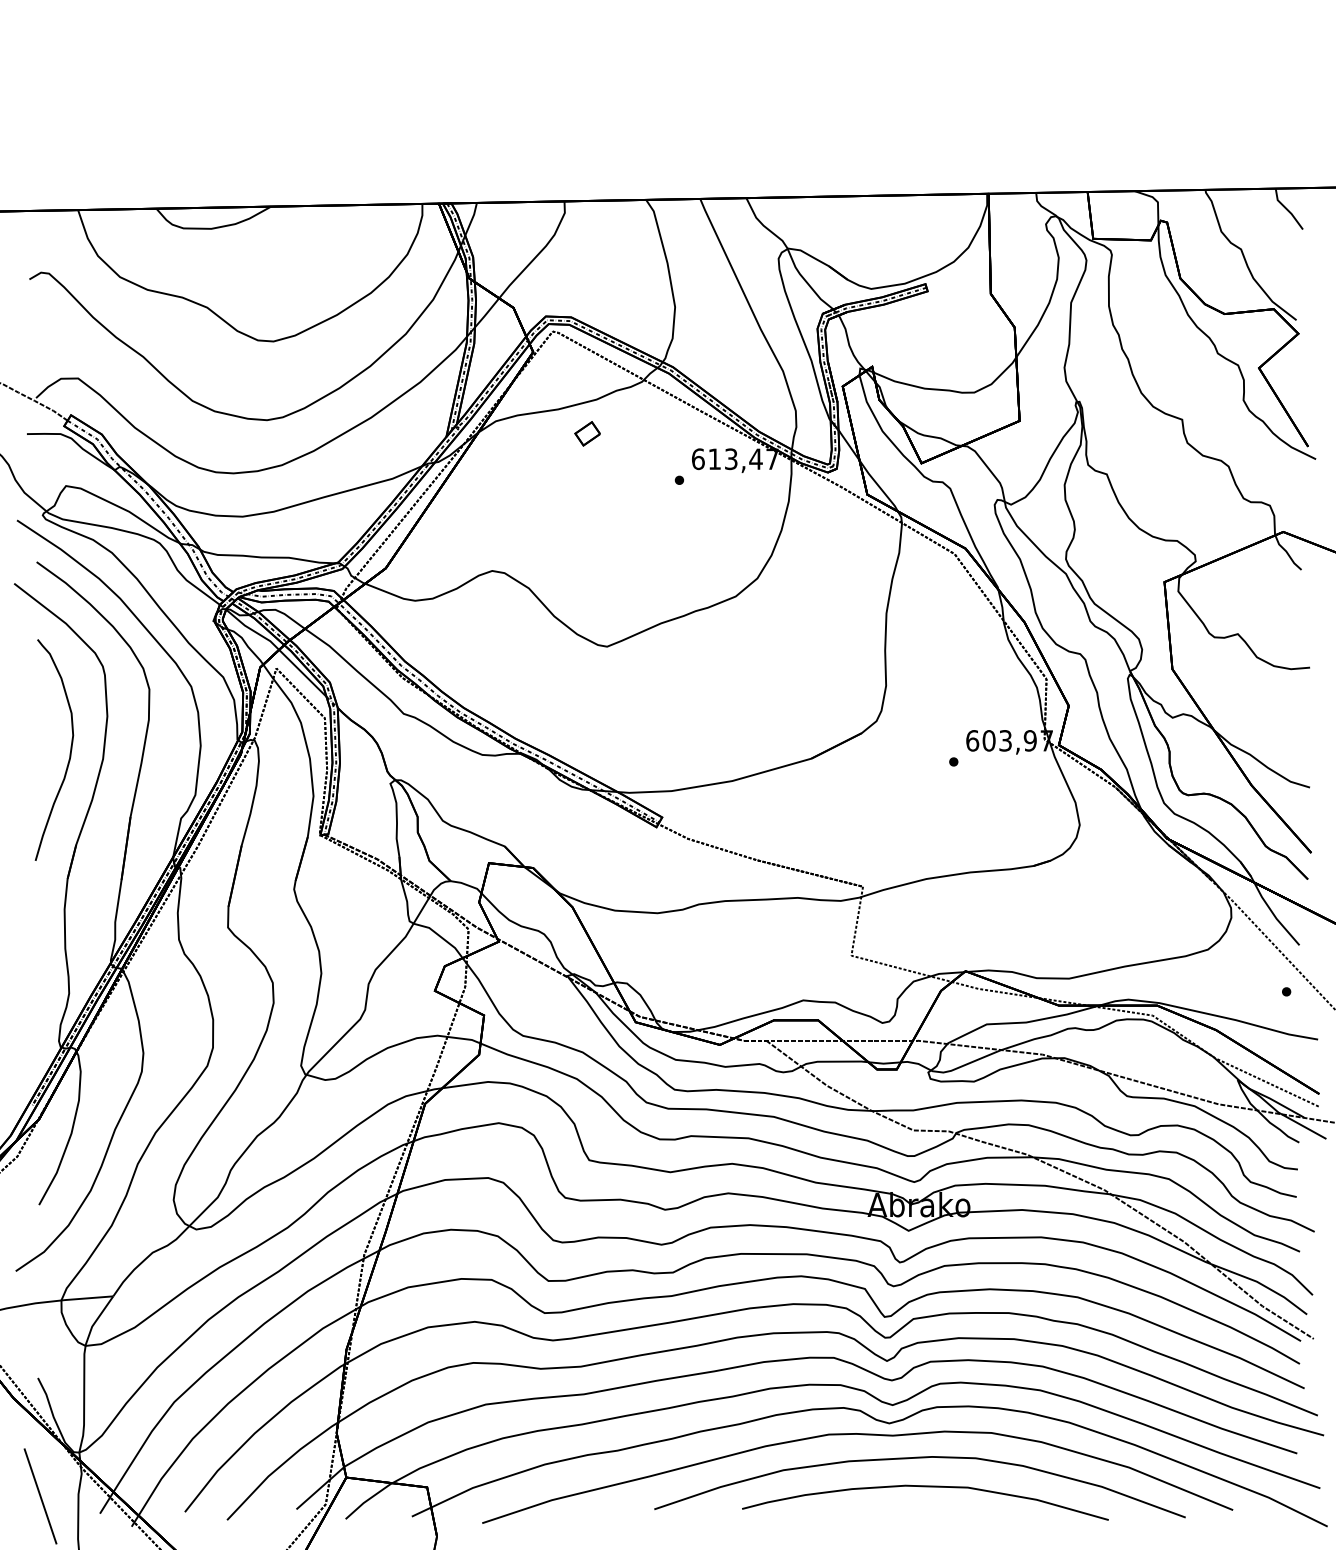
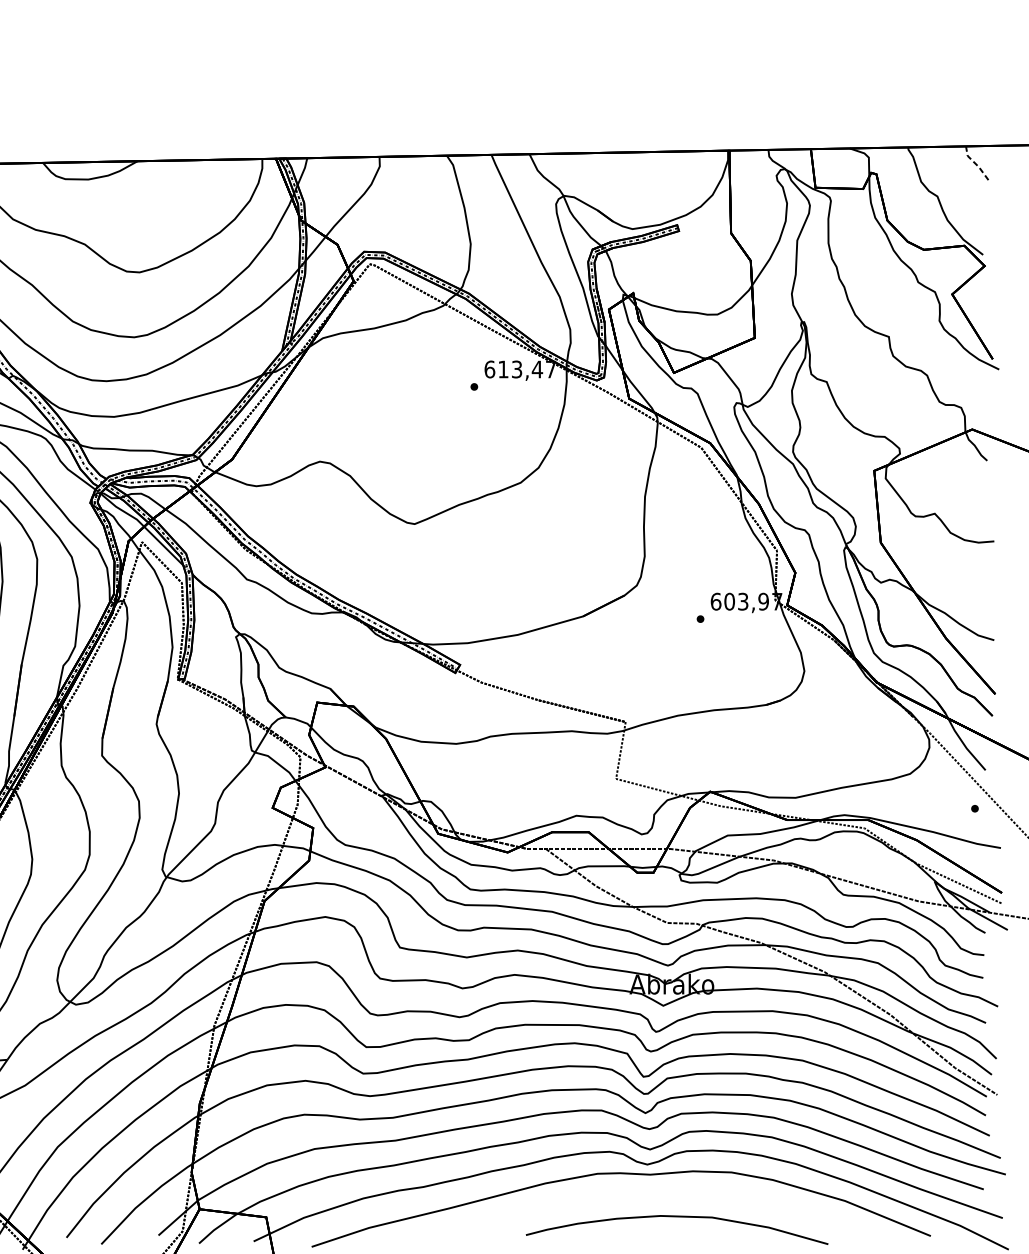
line: (1287, 209) -> (975, 163), solid -> dashed
part: (587, 433) -> (398, 348), removed
curve: (919, 1458) -> (672, 1193), removed

